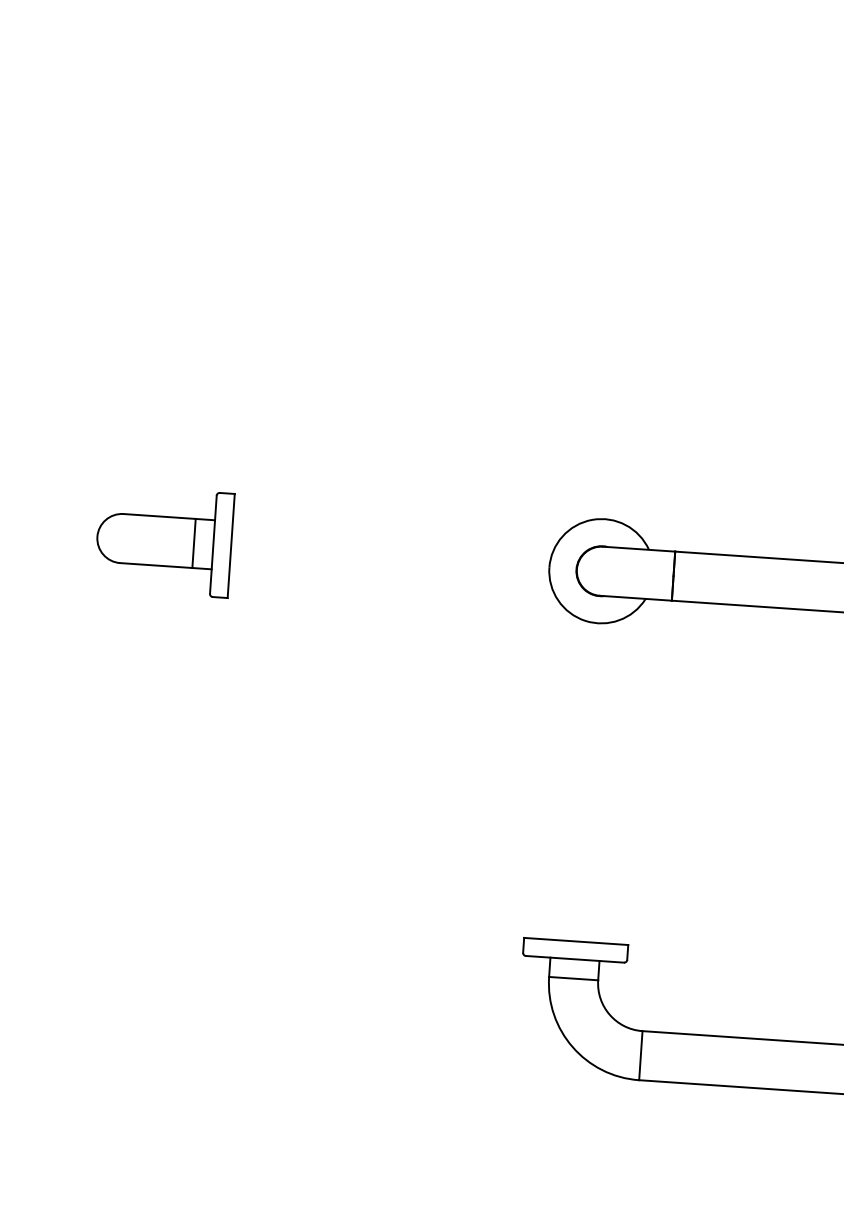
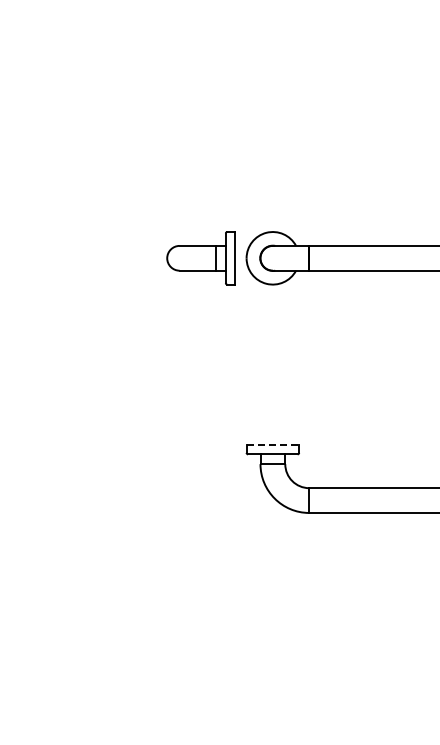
part: (163, 541) -> (200, 258), moved
line: (577, 941) -> (273, 445), solid -> dashed

